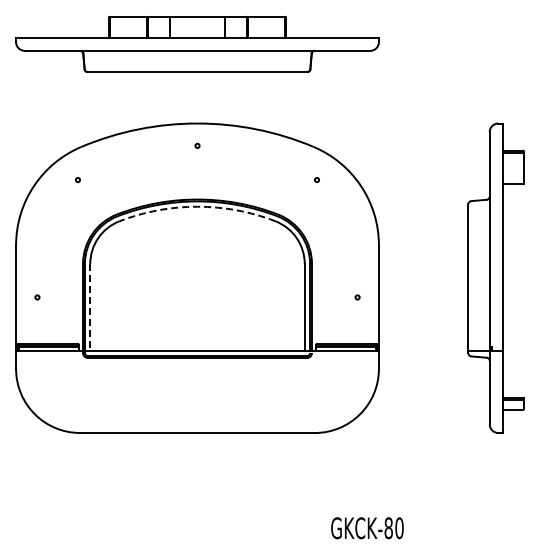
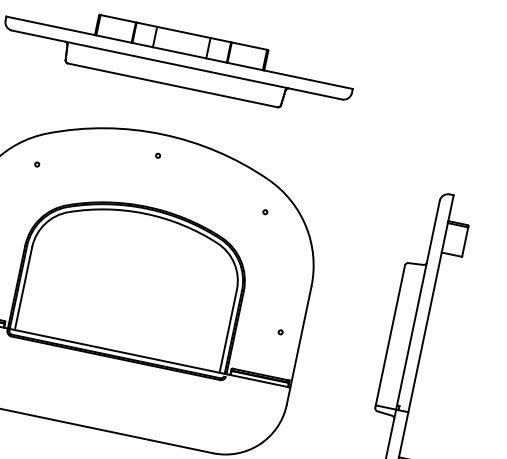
arc: (197, 206) -> (146, 213), dashed -> solid
line: (90, 307) -> (23, 288), dashed -> solid

